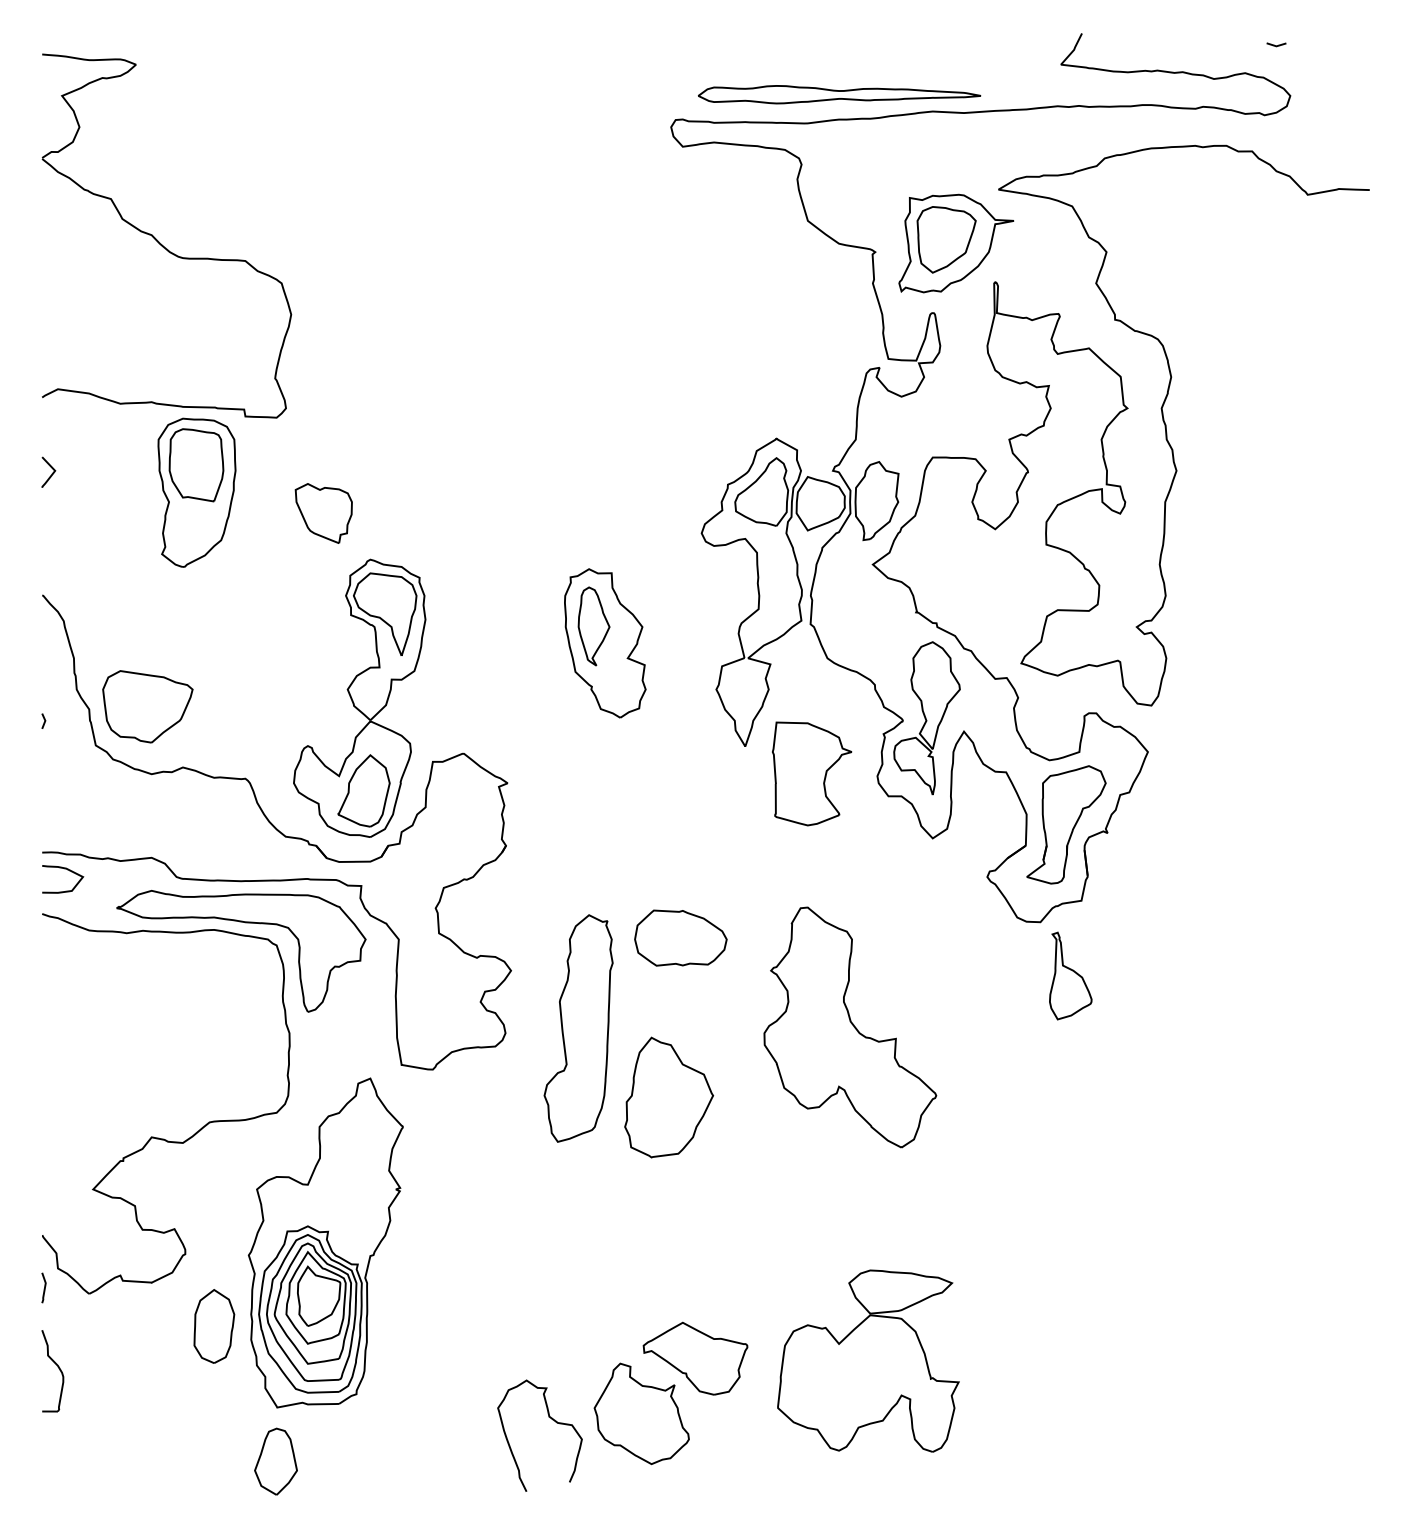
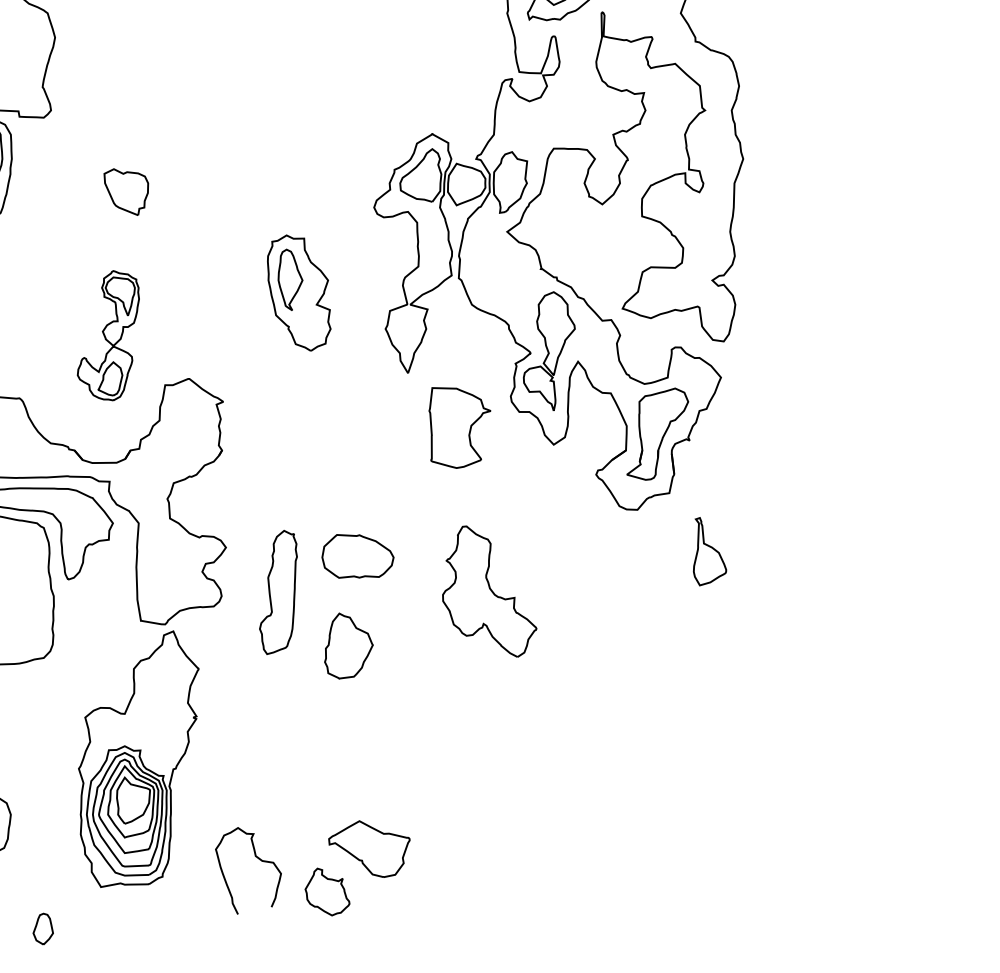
part: (323, 513) -> (126, 192), moved
part: (359, 697) -> (108, 335), size x0.6
part: (812, 773) -> (460, 427), moved
part: (680, 937) -> (357, 555), moved
part: (1070, 975) -> (709, 551), moved
part: (850, 1027) -> (489, 591), size x0.7
part: (578, 1028) -> (278, 592), size x0.7
part: (669, 1097) -> (349, 646), size x0.7
part: (325, 1242) -> (138, 758), moved
part: (868, 1360) -> (503, 850), removed
part: (641, 1413) -> (327, 891), size x0.6
curve: (552, 1420) -> (258, 859), moved
part: (275, 1461) -> (42, 929), size x0.6

